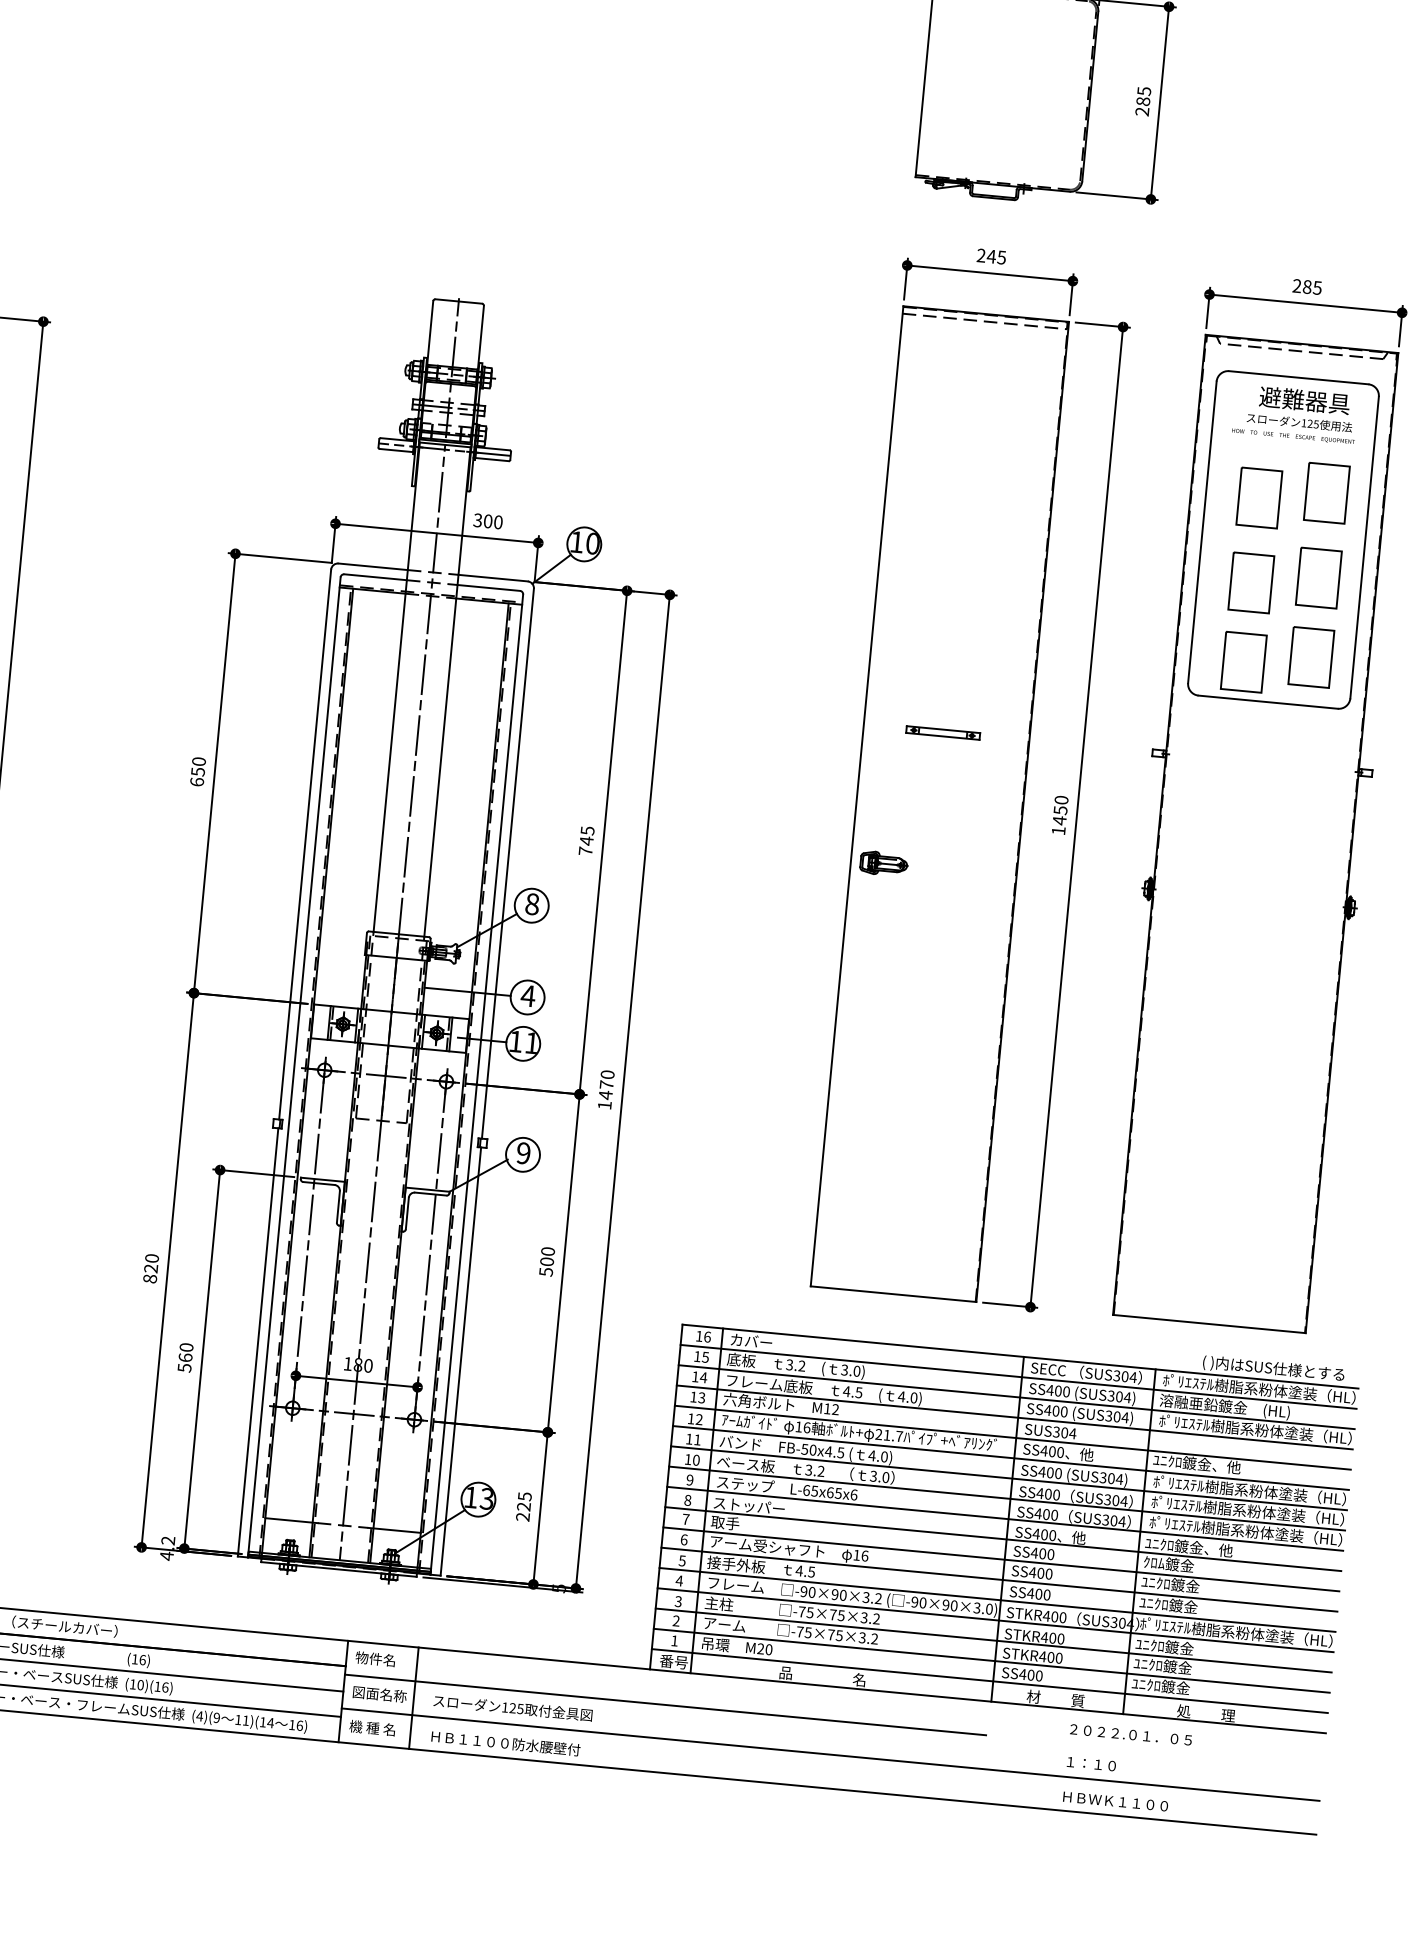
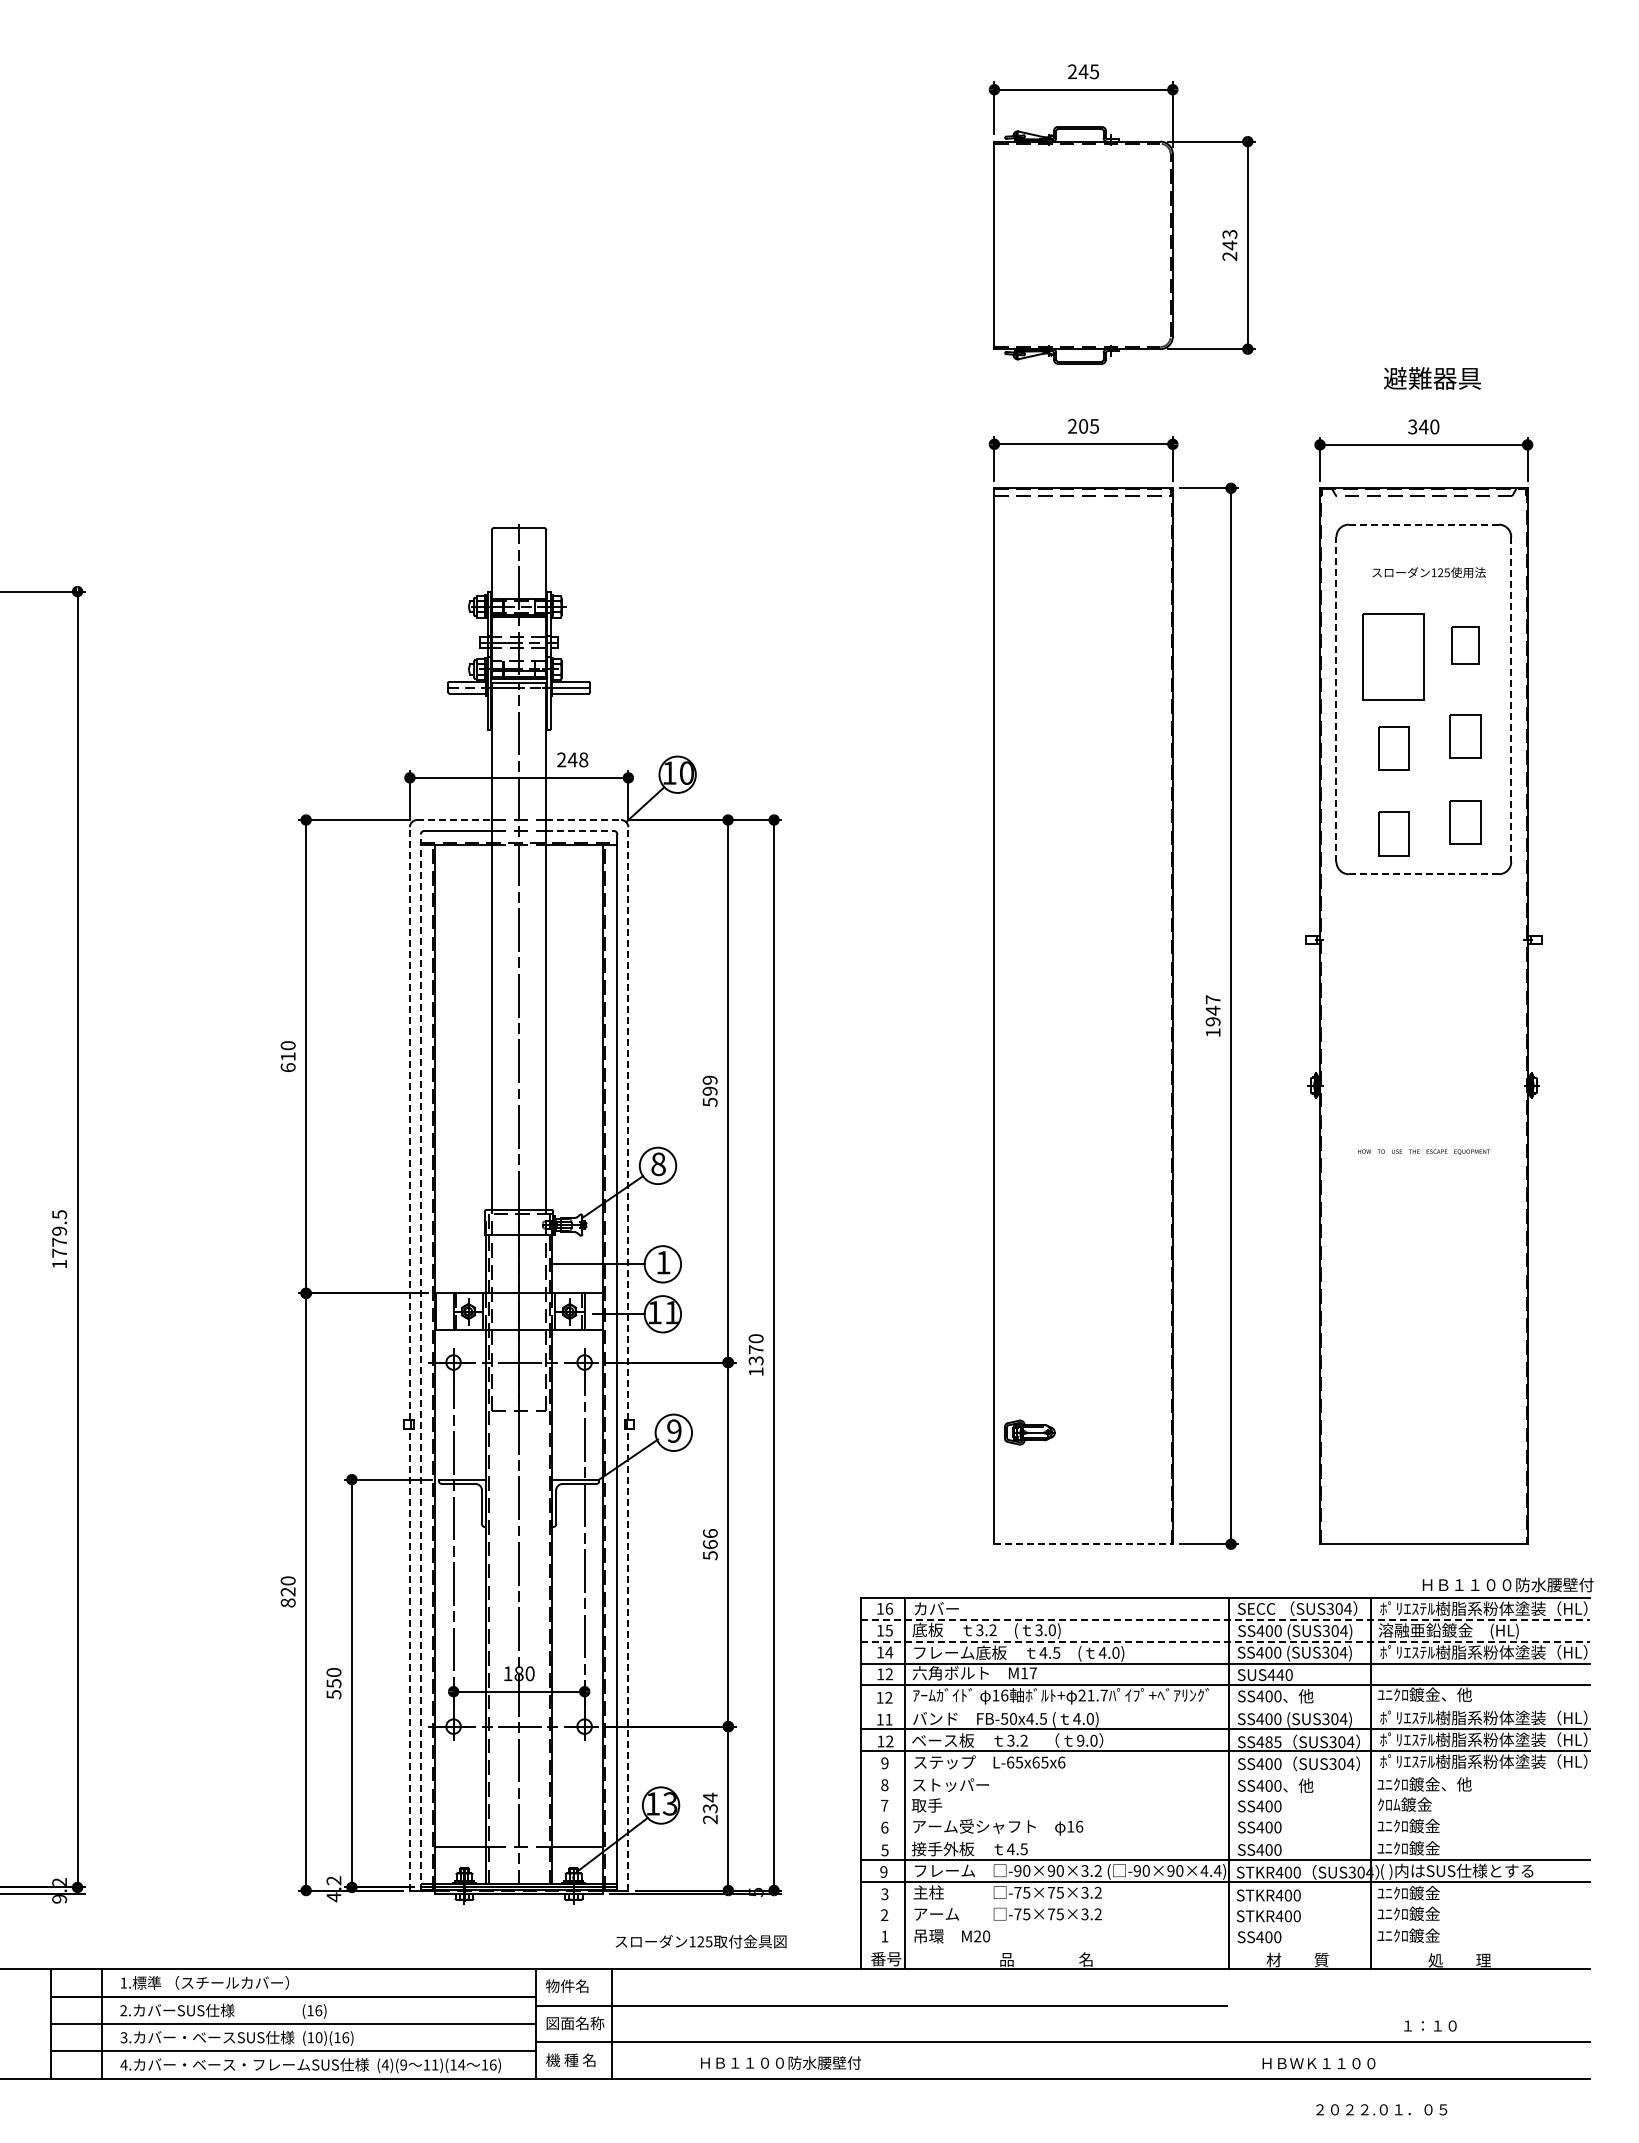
text: (1143, 96) -> (1229, 240), 285 -> 243
text: (991, 255) -> (1083, 425), 245 -> 205
text: (1307, 286) -> (1423, 426), 285 -> 340
line: (1299, 377) -> (1424, 524), solid -> dashed
text: (1304, 400) -> (1432, 378), moved
text: (1292, 436) -> (1423, 1151), moved
part: (1326, 492) -> (1465, 644), size x0.6
part: (1259, 497) -> (1393, 656), size x1.4
text: (488, 521) -> (572, 759), 300 -> 248
line: (1202, 531) -> (1336, 698), solid -> dashed
line: (1364, 547) -> (1511, 699), solid -> dashed
line: (373, 567) -> (454, 820), solid -> dashed
line: (493, 578) -> (584, 820), solid -> dashed
part: (1318, 578) -> (1465, 736), size x0.7
part: (1251, 582) -> (1393, 748), size x0.7
line: (489, 587) -> (580, 830), solid -> dashed
part: (1311, 656) -> (1465, 821), size x0.7
part: (1243, 661) -> (1393, 833), size x0.7
line: (1267, 702) -> (1423, 874), solid -> dashed
part: (942, 732) -> (1079, 939), removed
text: (198, 771) -> (288, 1056), 650 -> 610
text: (1060, 810) -> (1212, 1010), 1450 -> 1947
text: (586, 840) -> (709, 1090), 745 -> 599
line: (304, 843) -> (409, 1122), solid -> dashed
line: (508, 862) -> (628, 1122), solid -> dashed
part: (883, 863) -> (1029, 1432), moved
text: (528, 995) -> (663, 1262), 4 -> 1
line: (294, 1067) -> (420, 1362), solid -> dashed
text: (605, 1094) -> (755, 1360), 1470 -> 1370
text: (547, 1257) -> (710, 1539), 500 -> 566
line: (894, 1294) -> (1084, 1544), solid -> dashed
line: (257, 1342) -> (409, 1659), solid -> dashed
text: (185, 1357) -> (333, 1683), 560 -> 550
line: (461, 1361) -> (628, 1659), solid -> dashed
text: (1283, 1369) -> (1507, 1585), ( )内はSUS仕様とする -> ＨＢ１１００防水腰壁付
line: (1018, 1376) -> (1225, 1619), solid -> dashed
line: (1016, 1396) -> (1225, 1641), solid -> dashed
text: (701, 1397) -> (888, 1674), 13 -> 12
text: (834, 1409) -> (1032, 1673), M12 -> M17
text: (1064, 1433) -> (1280, 1675), SUS304 -> SUS440
line: (1010, 1458) -> (1225, 1707), removed
text: (696, 1460) -> (889, 1741), 10 -> 12
text: (873, 1476) -> (1080, 1740), 3.0 -> 9.0
text: (1052, 1494) -> (1273, 1742), SS400 -> SS485
text: (524, 1501) -> (710, 1802), 225 -> 234
line: (1005, 1518) -> (1225, 1772), removed
line: (1003, 1538) -> (1225, 1794), removed
line: (1001, 1559) -> (1225, 1816), removed
line: (999, 1579) -> (1225, 1838), removed
text: (679, 1580) -> (883, 1871), 4 -> 9
text: (982, 1608) -> (1210, 1870), -90×90×3.0) -> -90×90×4.4)
text: (1236, 1633) -> (1483, 1871), ﾎﾟﾘｴｽﾃﾙ樹脂系粉体塗装（HL） -> ( )内はSUS仕様とする
line: (993, 1640) -> (1225, 1903), removed
line: (991, 1660) -> (1225, 1925), removed
line: (989, 1680) -> (1225, 1947), removed
text: (512, 1707) -> (700, 1941), moved
text: (1130, 1734) -> (1381, 2109), moved
text: (506, 1742) -> (781, 2062), moved
text: (1091, 1763) -> (1430, 2025), moved
text: (1115, 1801) -> (1318, 2063), moved

